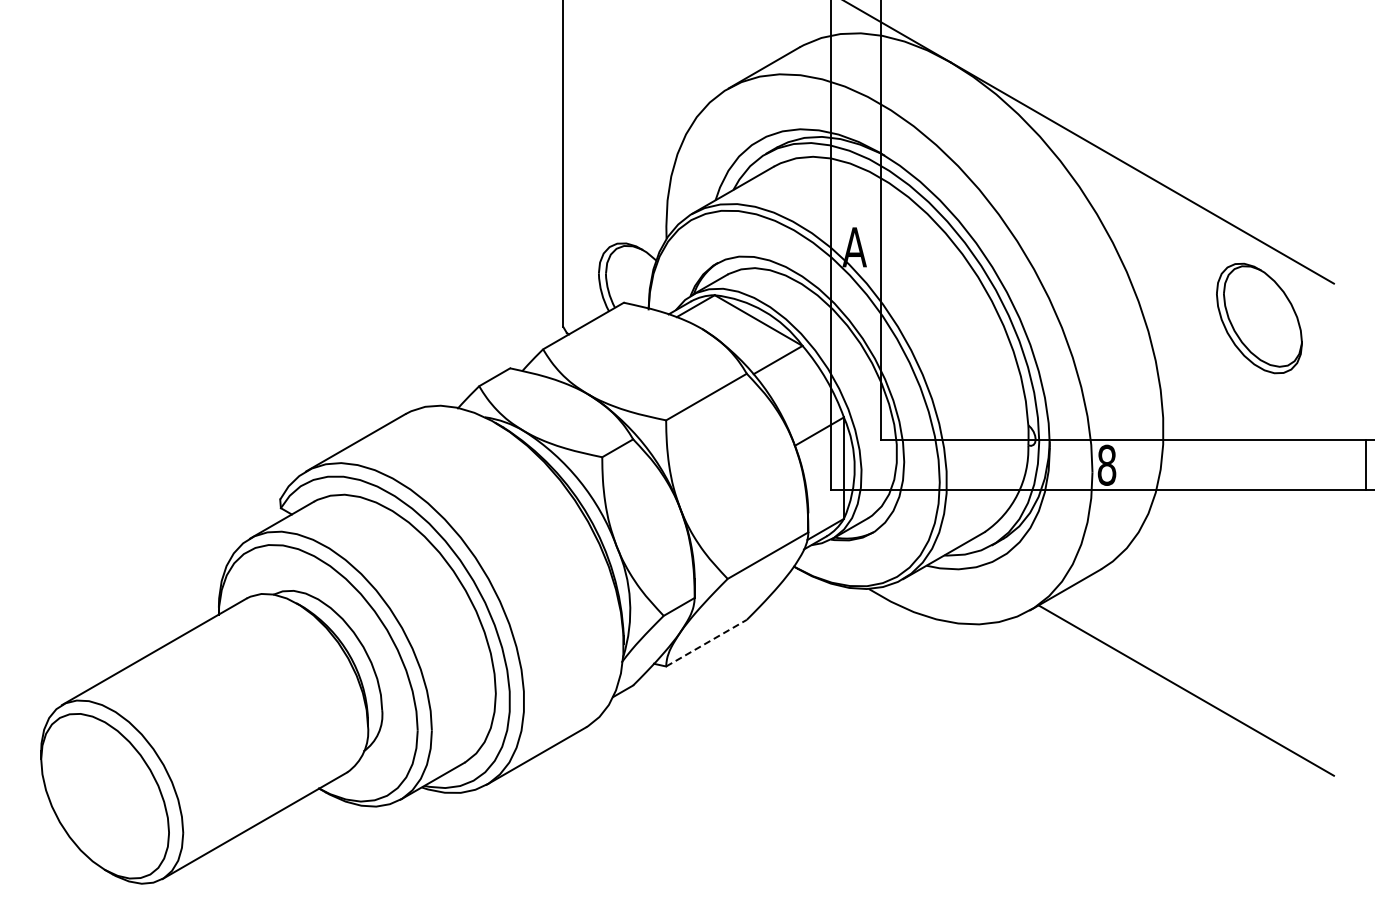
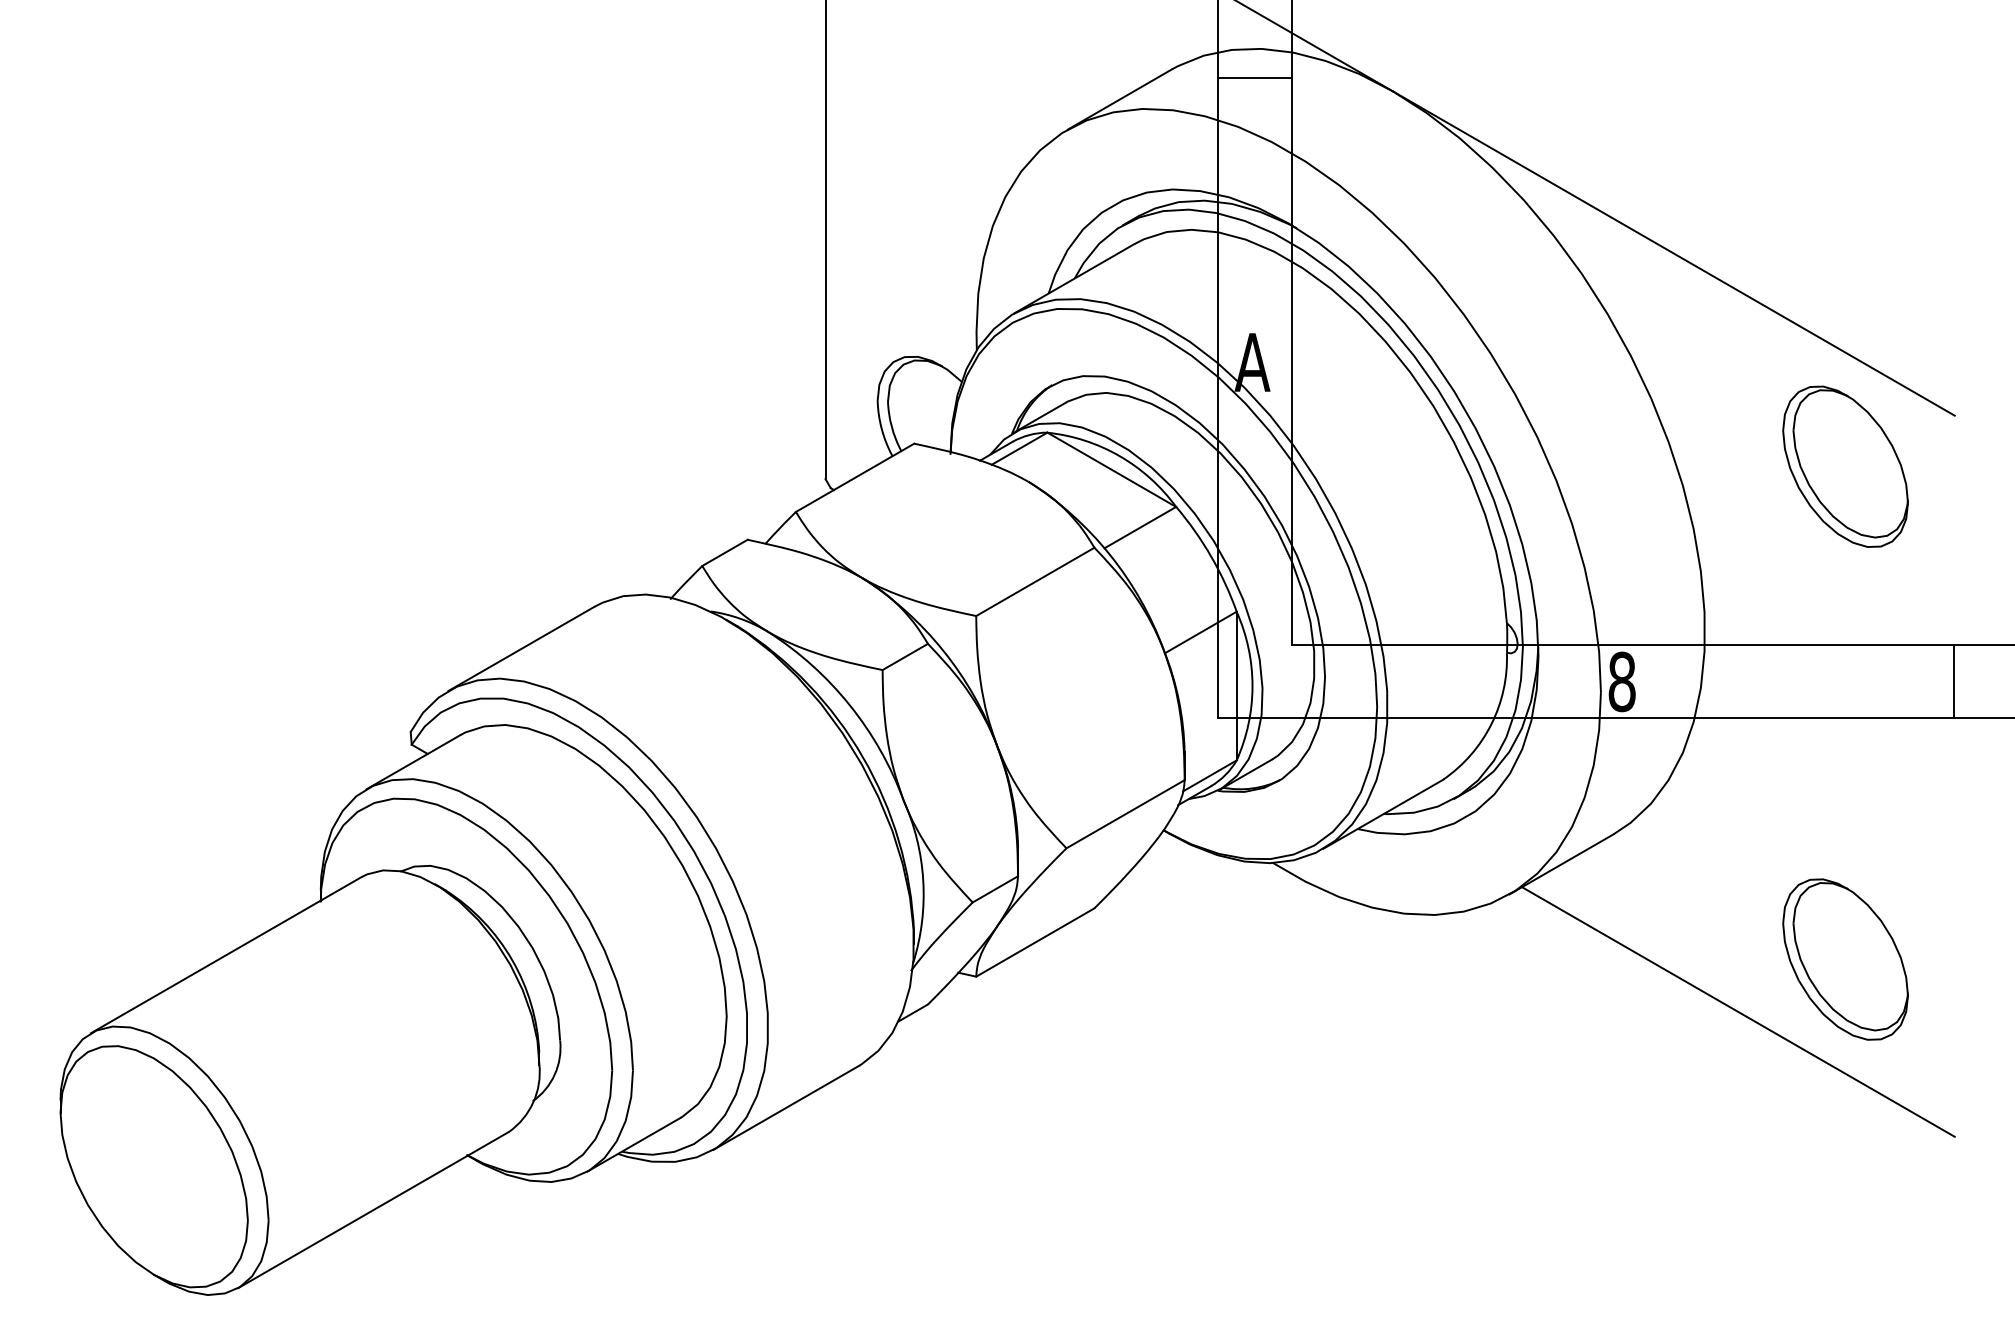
line: (856, 53) -> (1255, 78), added
line: (1366, 465) -> (1954, 682), moved
line: (706, 643) -> (1035, 942), dashed -> solid
part: (1259, 654) -> (1845, 959), added

